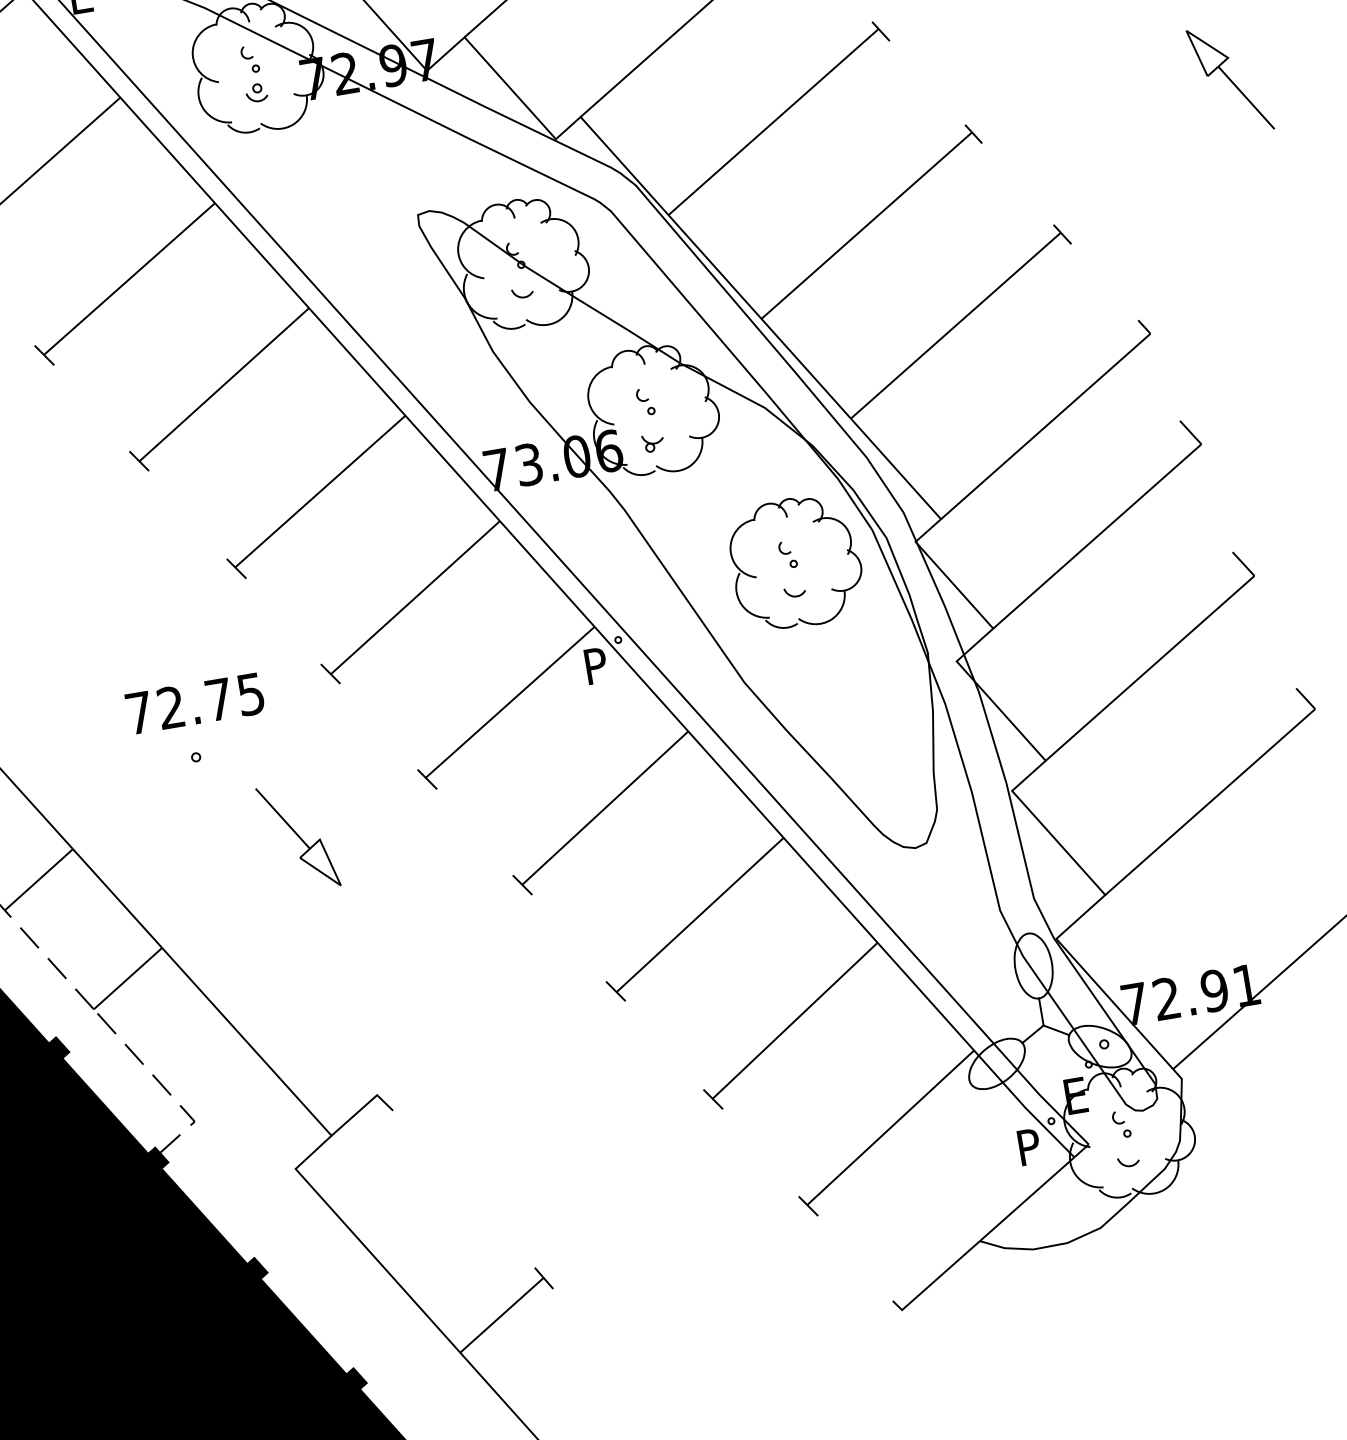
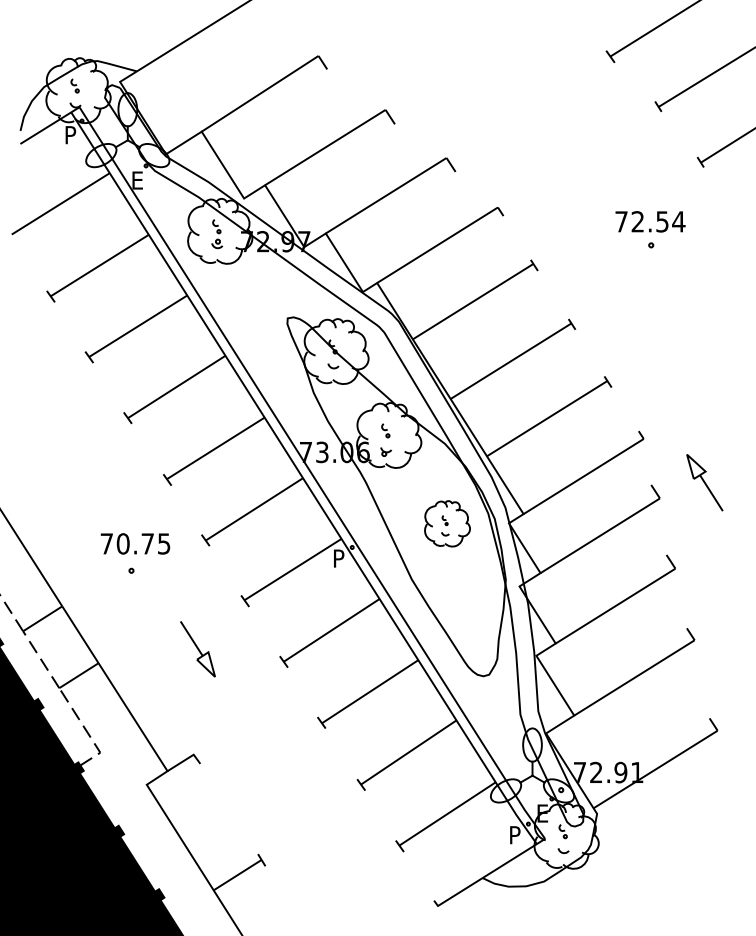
part: (1229, 79) -> (704, 482), moved
part: (795, 562) -> (447, 523), size x0.7
text: (169, 707) -> (122, 543), 72.75 -> 70.75
part: (297, 837) -> (197, 649), moved

